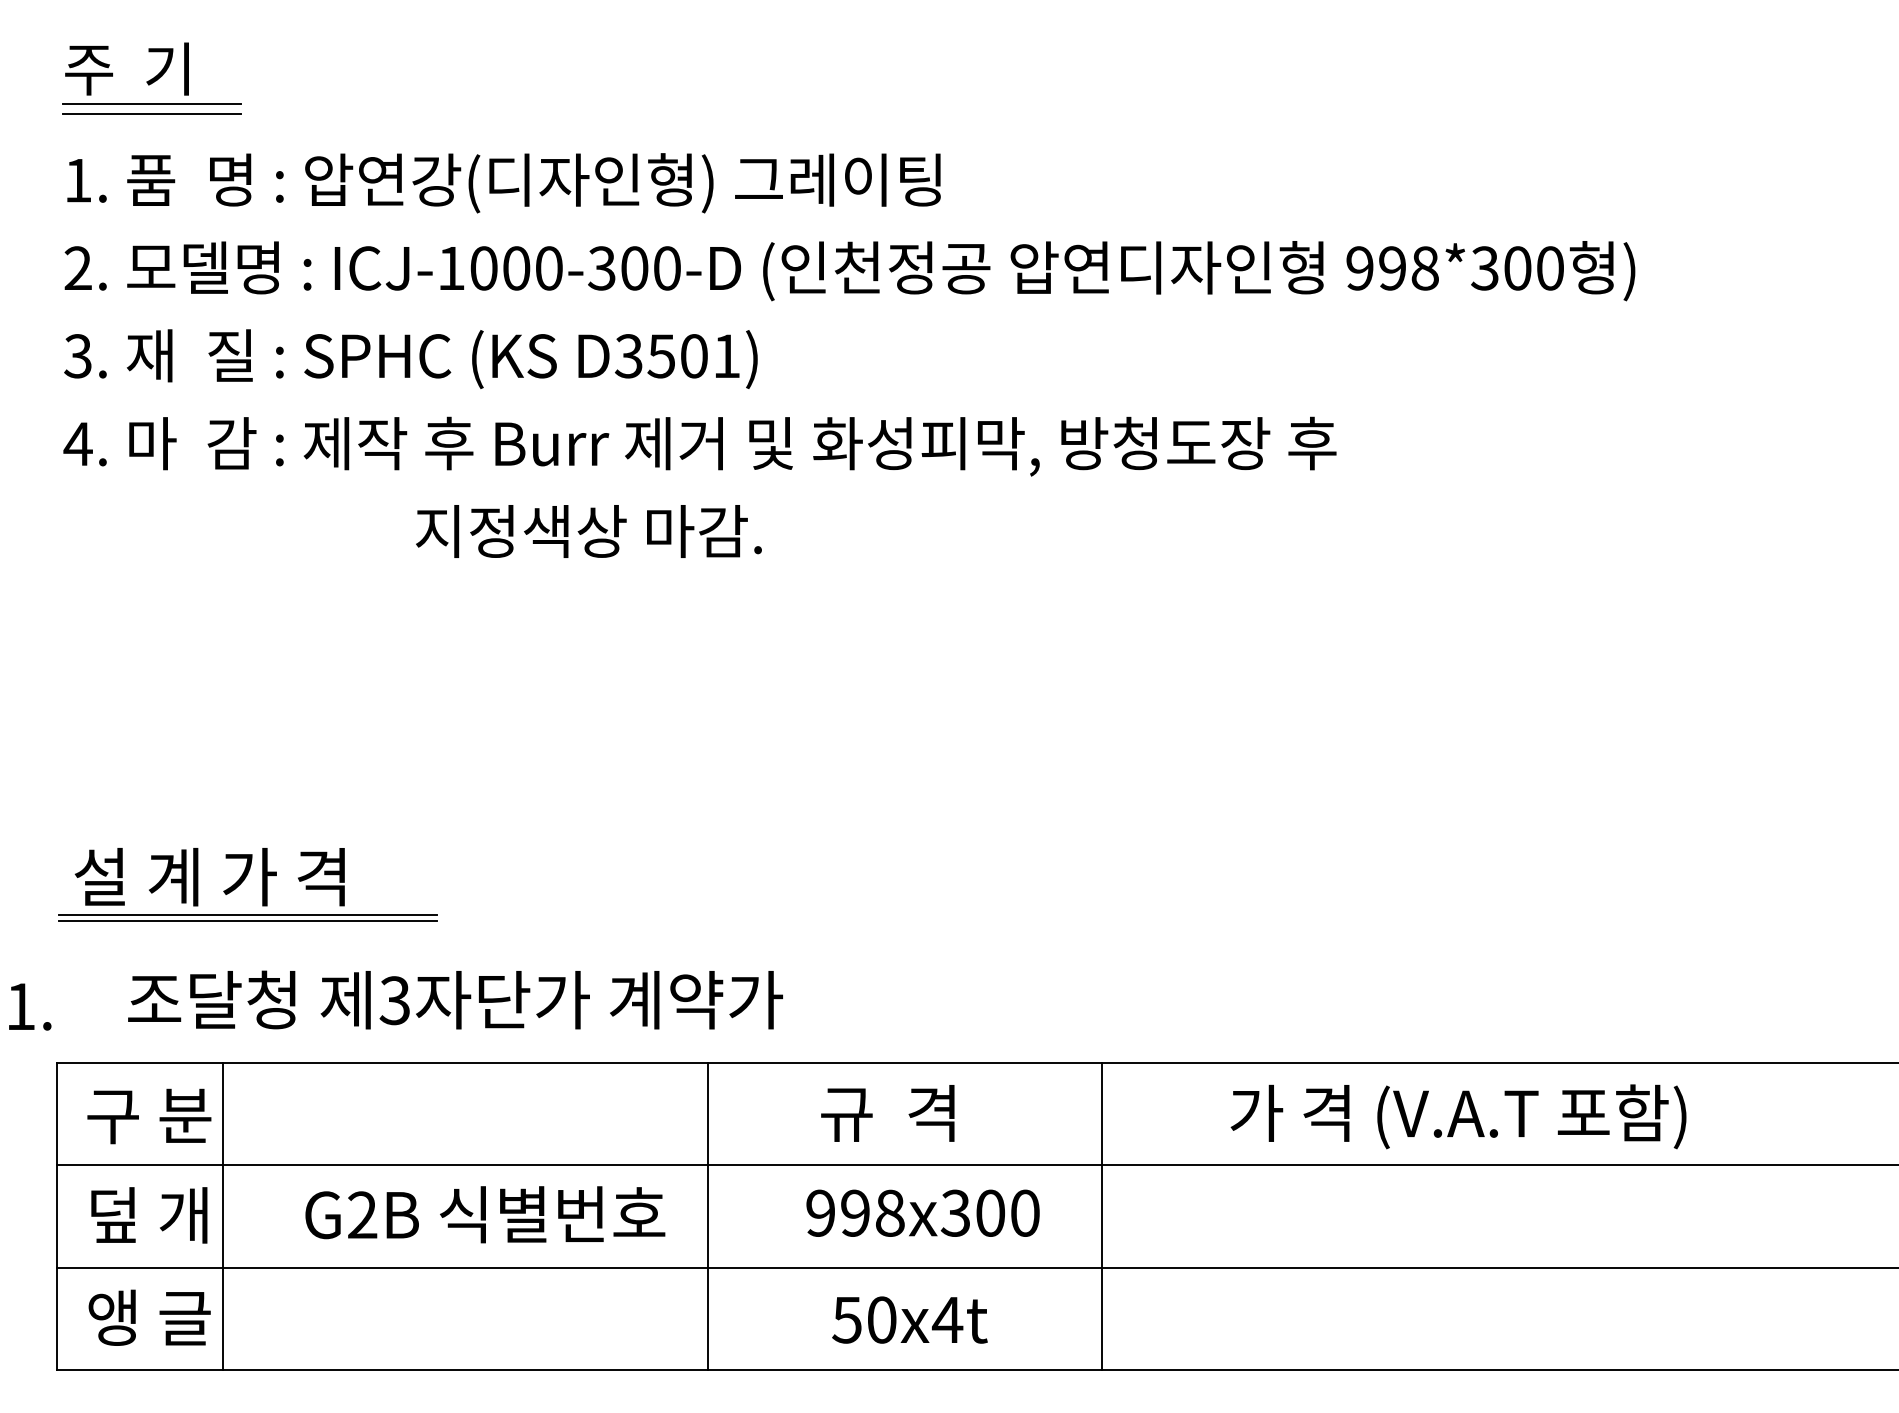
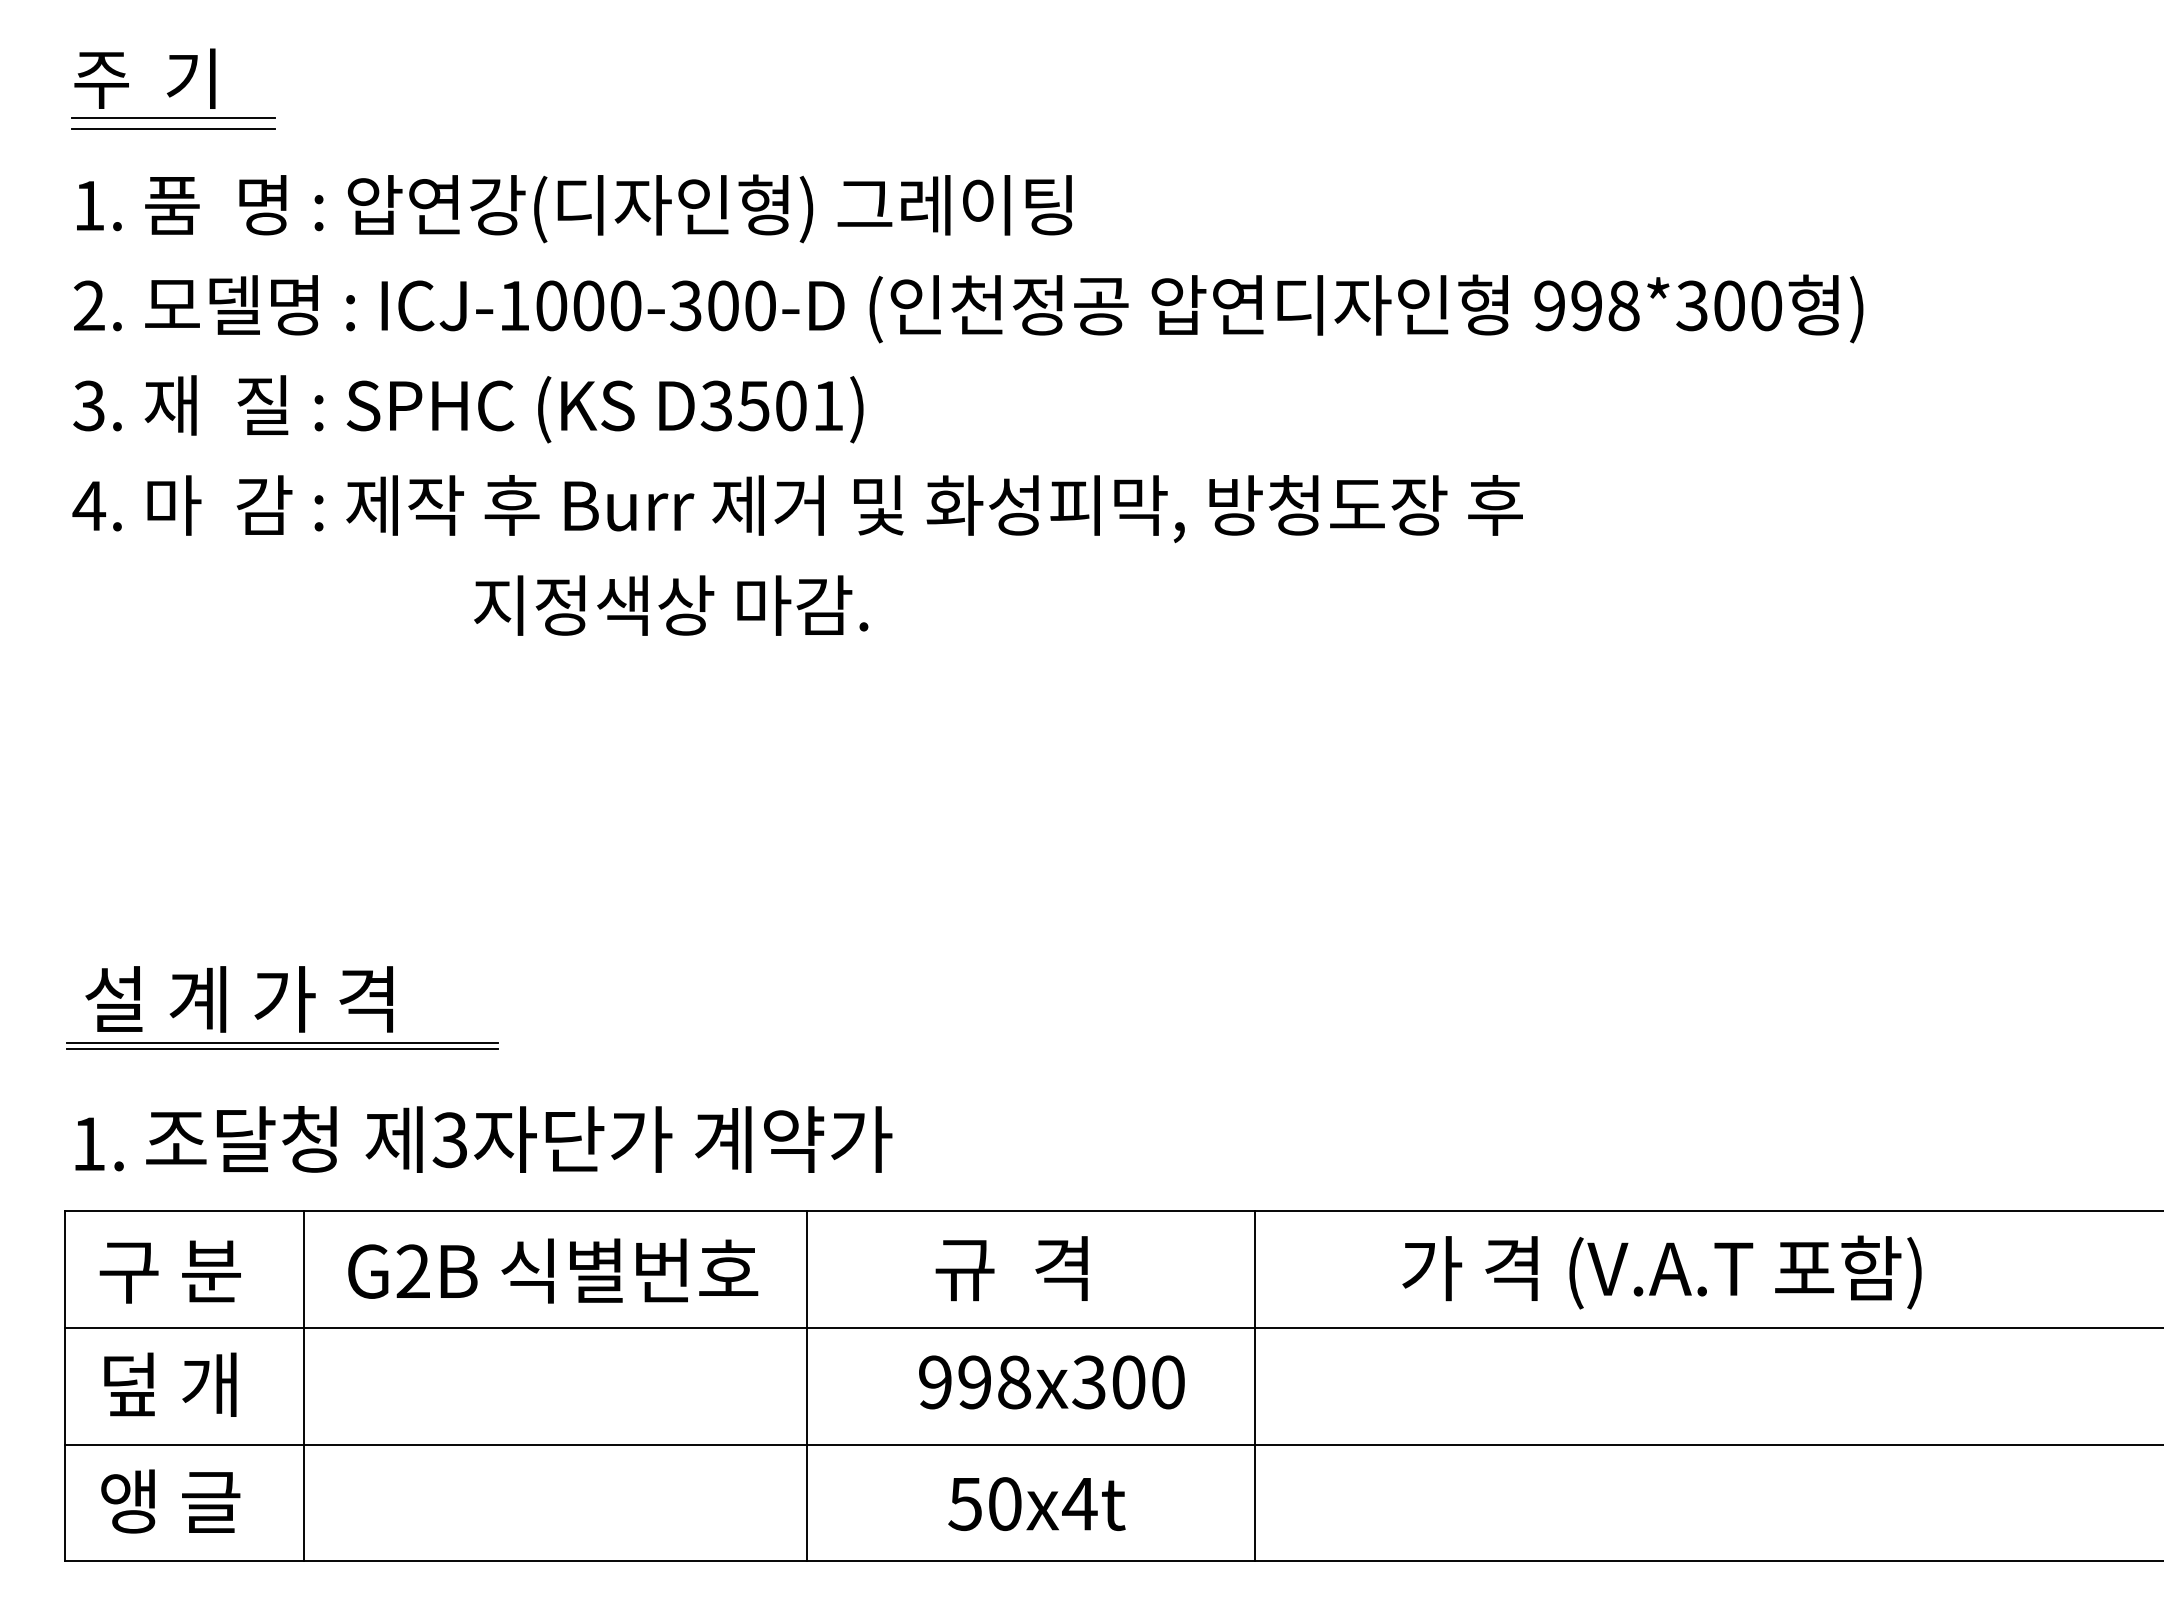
text: (30, 1007) -> (99, 1144), moved
text: (485, 1214) -> (553, 1270), moved
line: (223, 1216) -> (304, 1386), moved

